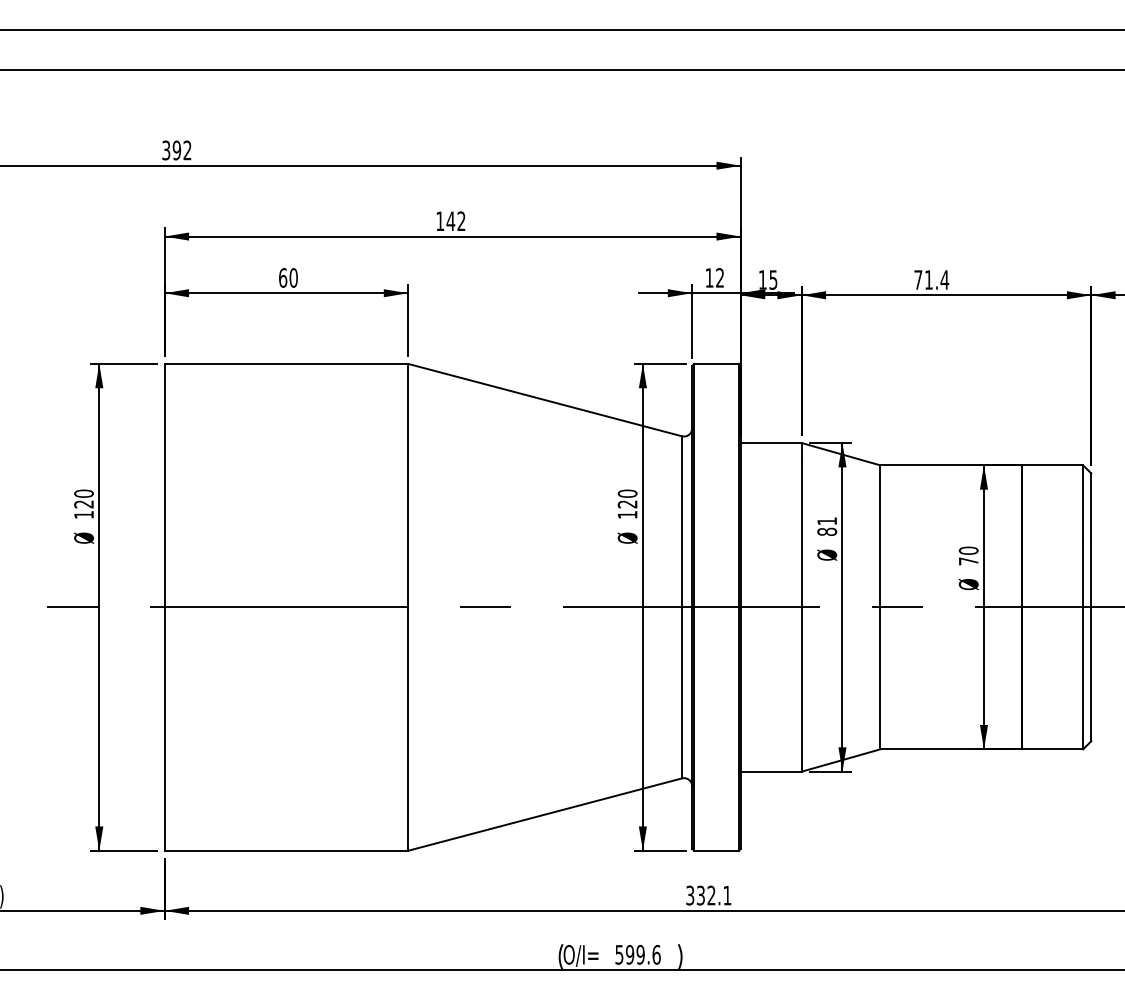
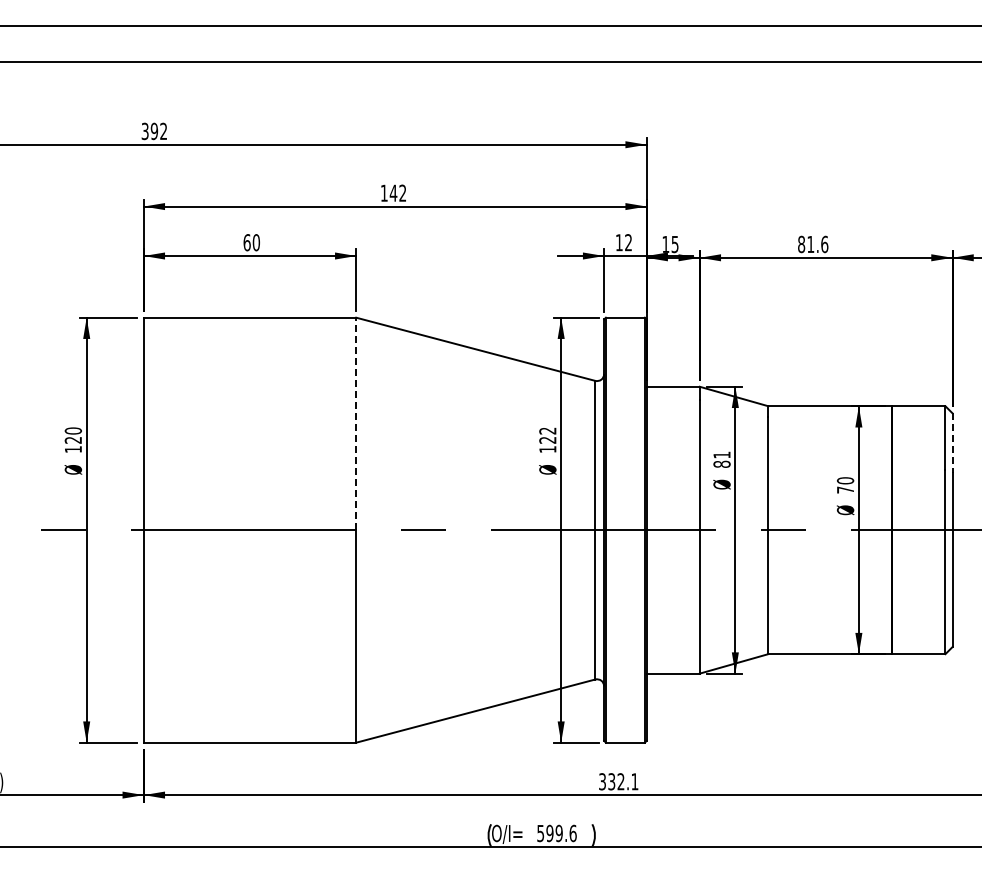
text: (931, 280) -> (813, 244), 71.4 -> 81.6
line: (408, 485) -> (356, 423), solid -> dashed
text: (627, 493) -> (547, 430), 120 -> 122
line: (1091, 508) -> (952, 443), solid -> dashed

